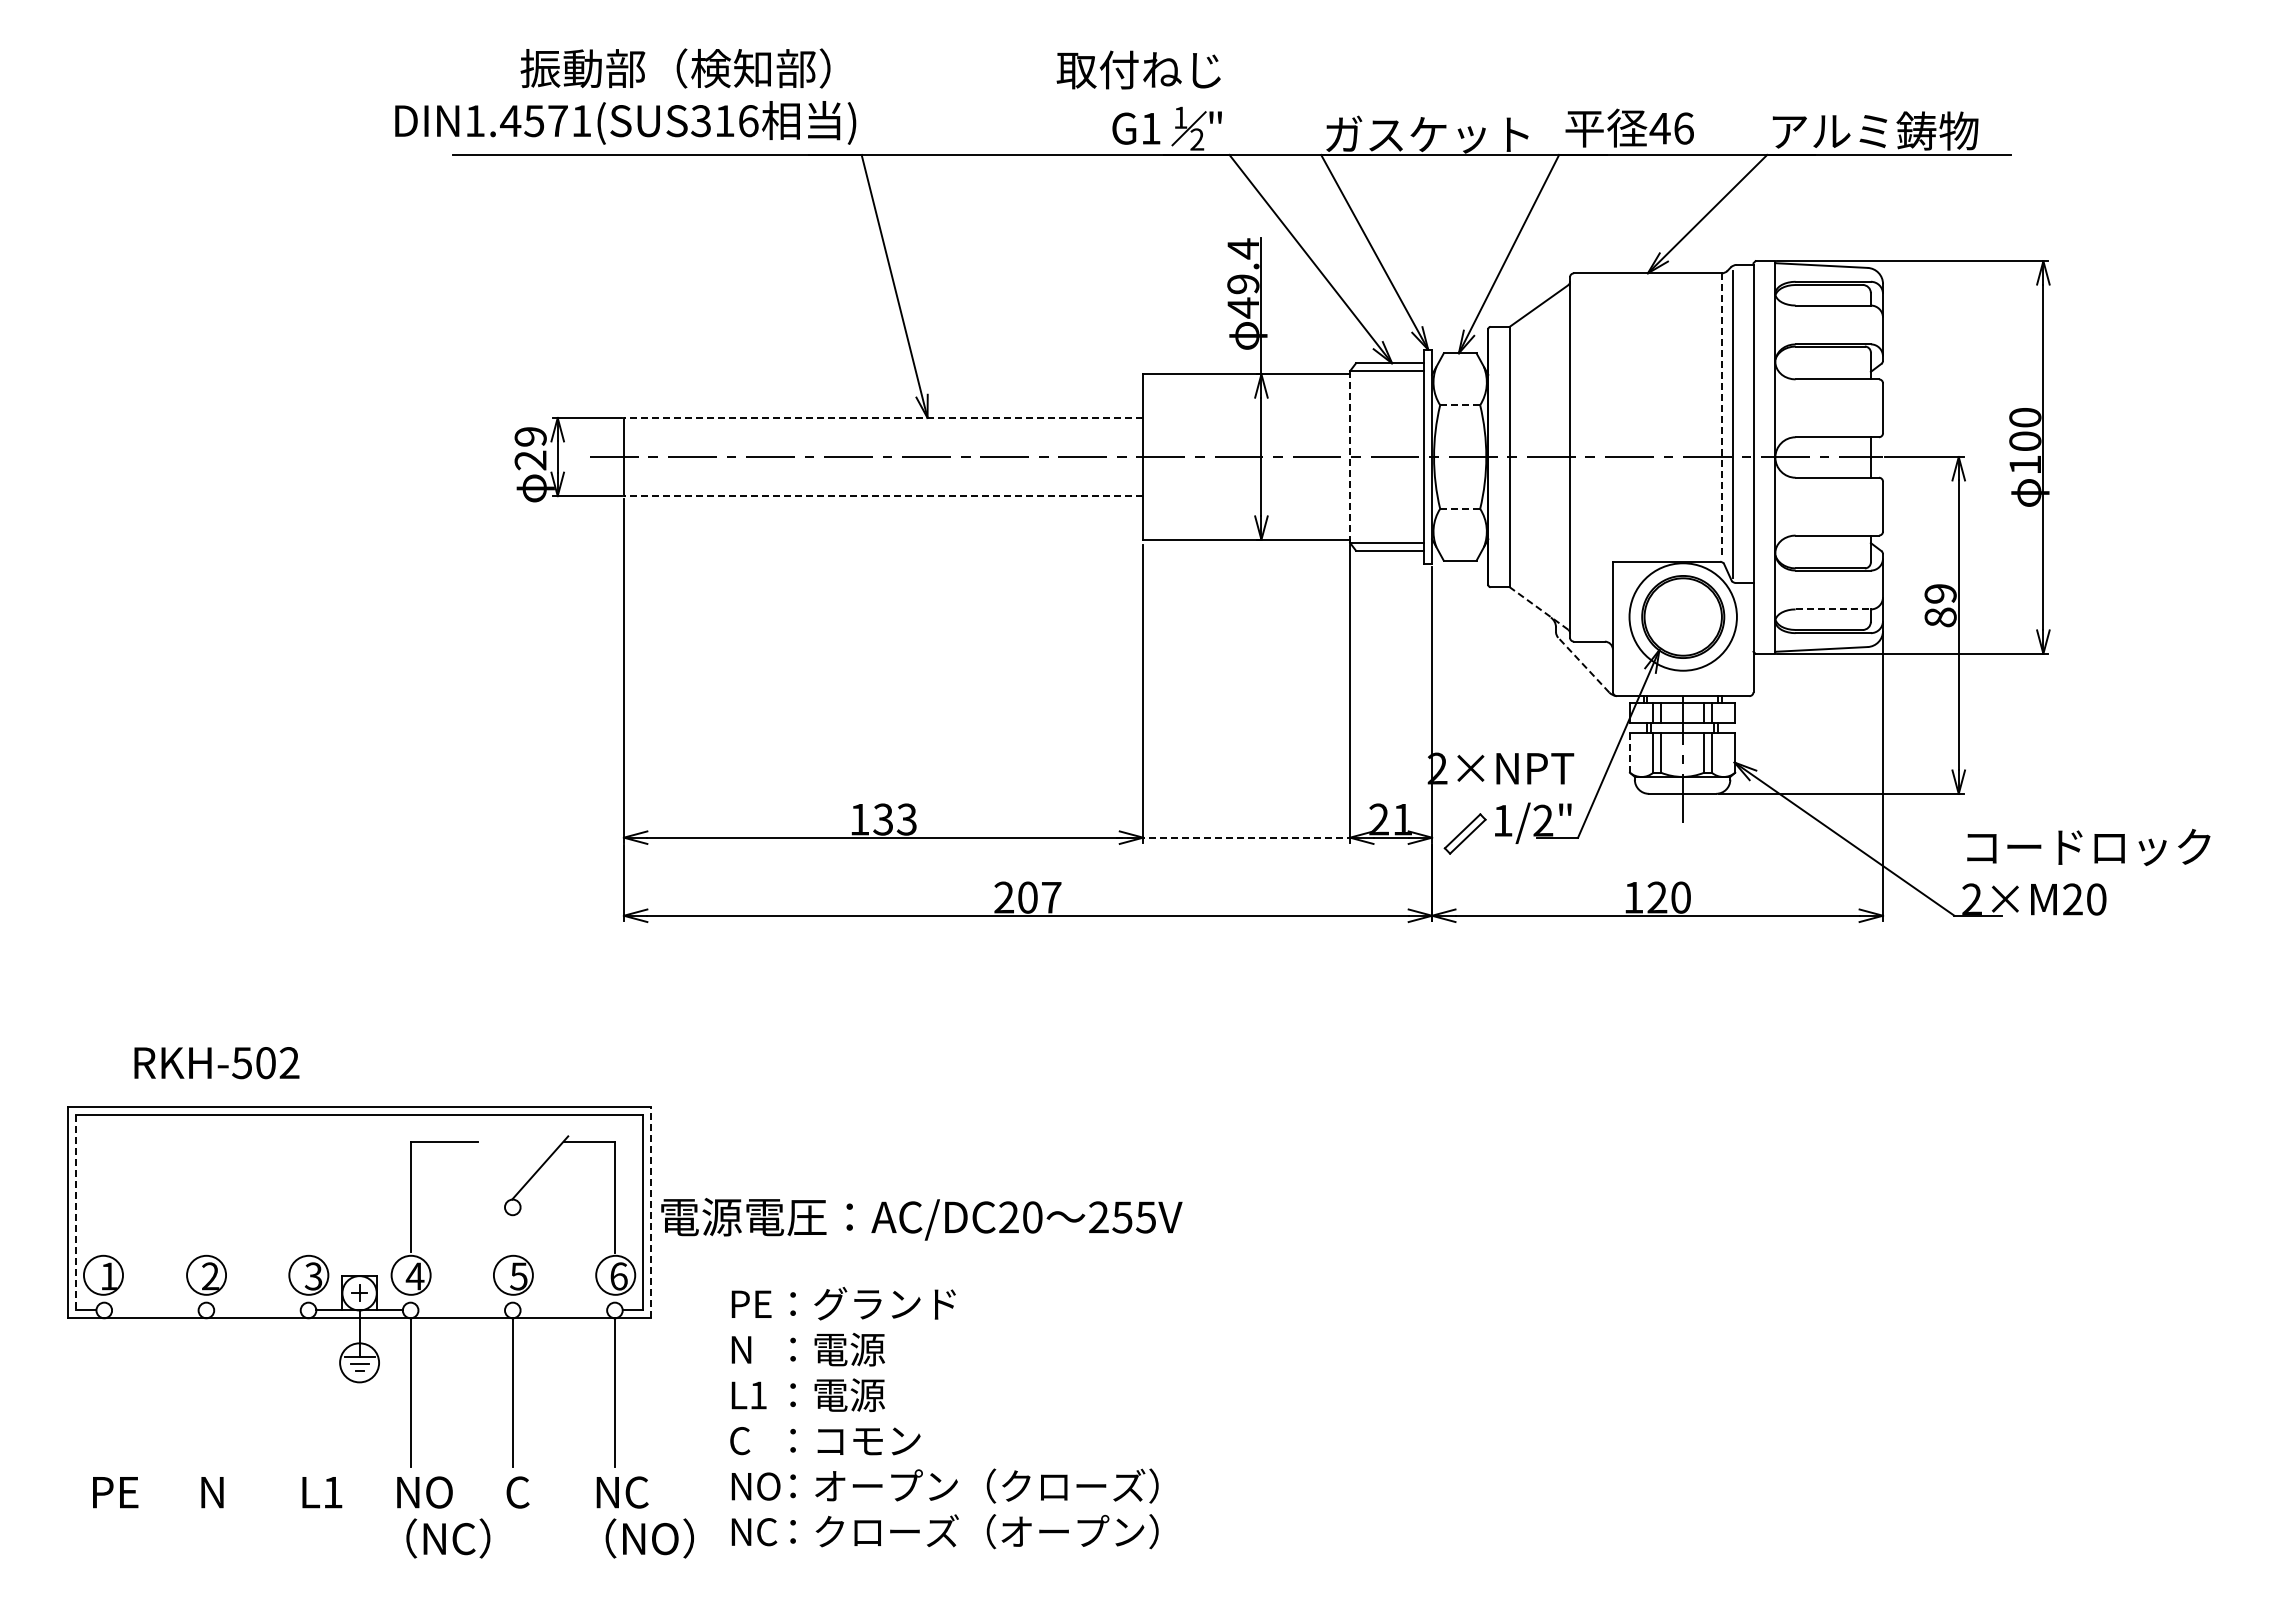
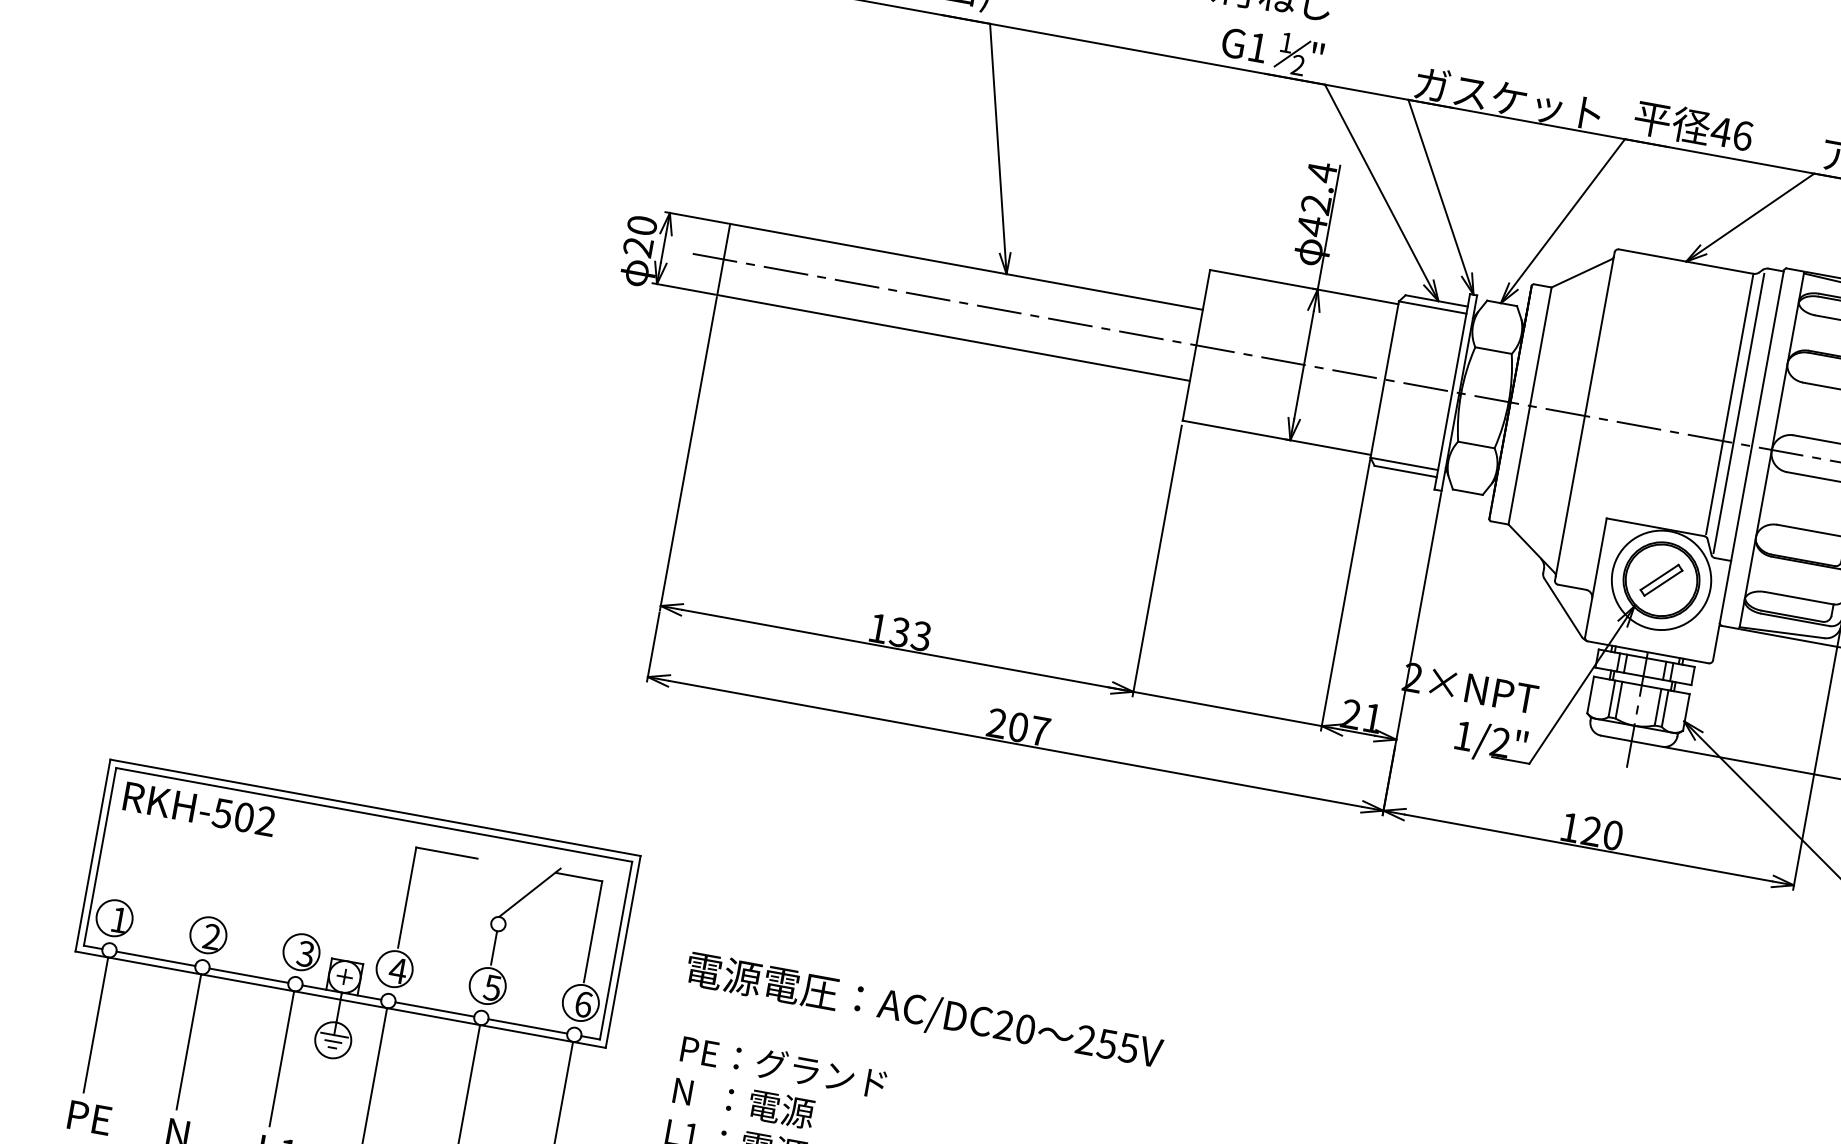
text: (1243, 284) -> (1316, 204), 49.4 -> 42.4
line: (1460, 405) -> (1493, 350), dashed -> solid
line: (1721, 416) -> (1729, 404), dashed -> solid
line: (883, 418) -> (966, 267), dashed -> solid
text: (530, 436) -> (642, 225), 29 -> 20
line: (1350, 457) -> (1385, 380), dashed -> solid
line: (883, 496) -> (953, 338), dashed -> solid
line: (1460, 508) -> (1476, 444), dashed -> solid
line: (1538, 608) -> (1531, 548), dashed -> solid
line: (1833, 609) -> (1799, 598), dashed -> solid
line: (1583, 664) -> (1562, 607), dashed -> solid
line: (1629, 753) -> (1590, 695), dashed -> solid
part: (1464, 833) -> (1660, 579), moved
line: (1235, 837) -> (1217, 706), dashed -> solid
text: (216, 1063) -> (199, 809), moved
line: (76, 1212) -> (100, 856), dashed -> solid
line: (650, 1212) -> (622, 951), dashed -> solid
text: (921, 1219) -> (923, 1012), moved
line: (512, 1233) -> (493, 947), added
line: (155, 1310) -> (156, 958), added
line: (257, 1310) -> (248, 975), added
line: (461, 1310) -> (434, 1009), added
line: (563, 1310) -> (527, 1026), added
line: (104, 1392) -> (96, 1025), added
line: (206, 1392) -> (188, 1041), added
line: (308, 1392) -> (281, 1058), added

